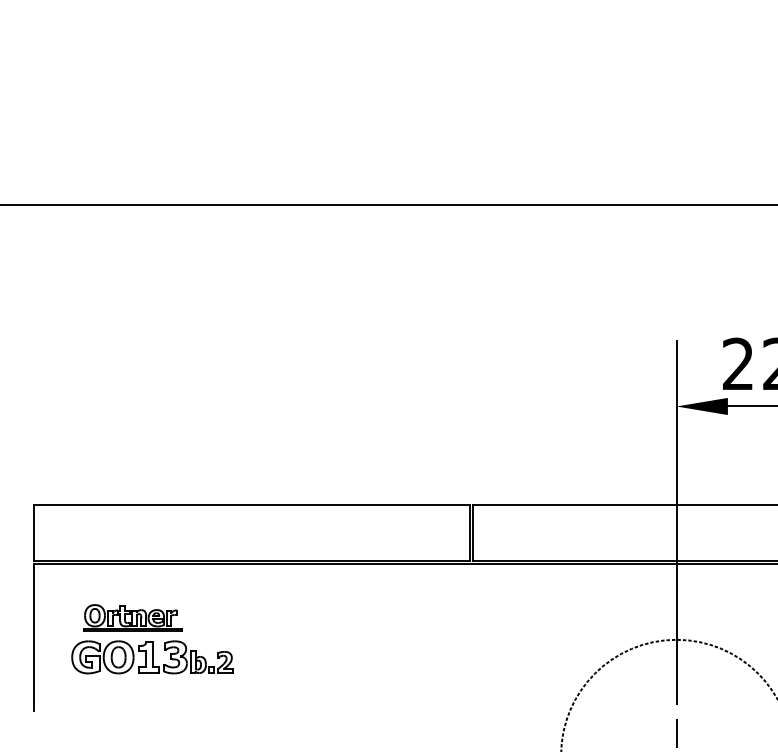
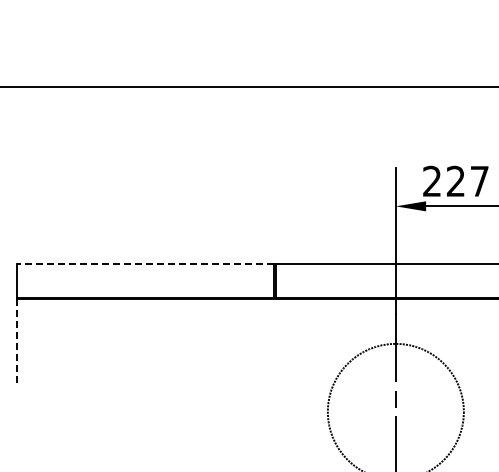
line: (251, 505) -> (145, 264), solid -> dashed
line: (34, 639) -> (17, 343), solid -> dashed
part: (151, 639) -> (86, 343), removed

